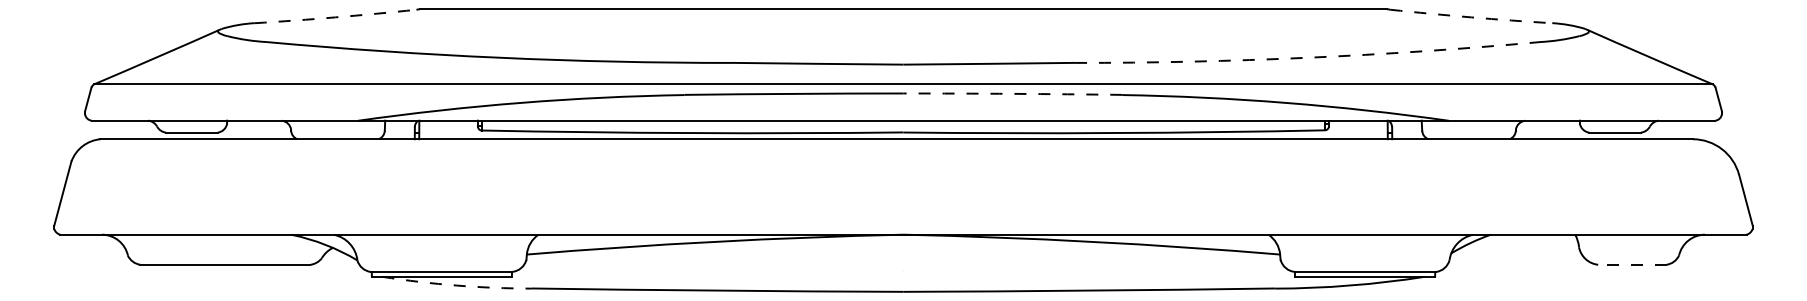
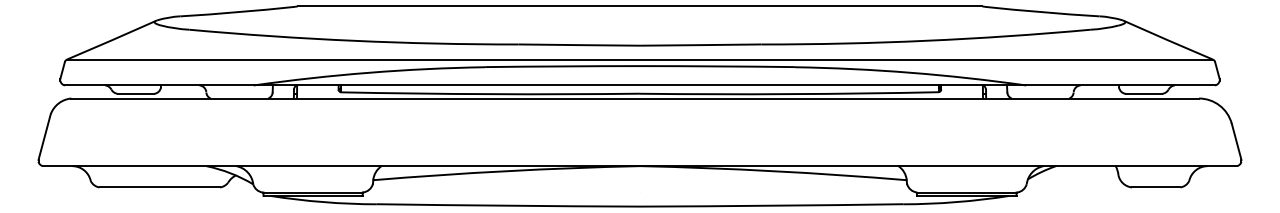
arc: (335, 17) -> (237, 12), dashed -> solid
arc: (1471, 17) -> (1042, 12), dashed -> solid
arc: (1307, 57) -> (926, 40), dashed -> solid
arc: (1012, 93) -> (717, 66), dashed -> solid
line: (1631, 264) -> (1155, 187), dashed -> solid
arc: (456, 285) -> (323, 202), dashed -> solid

